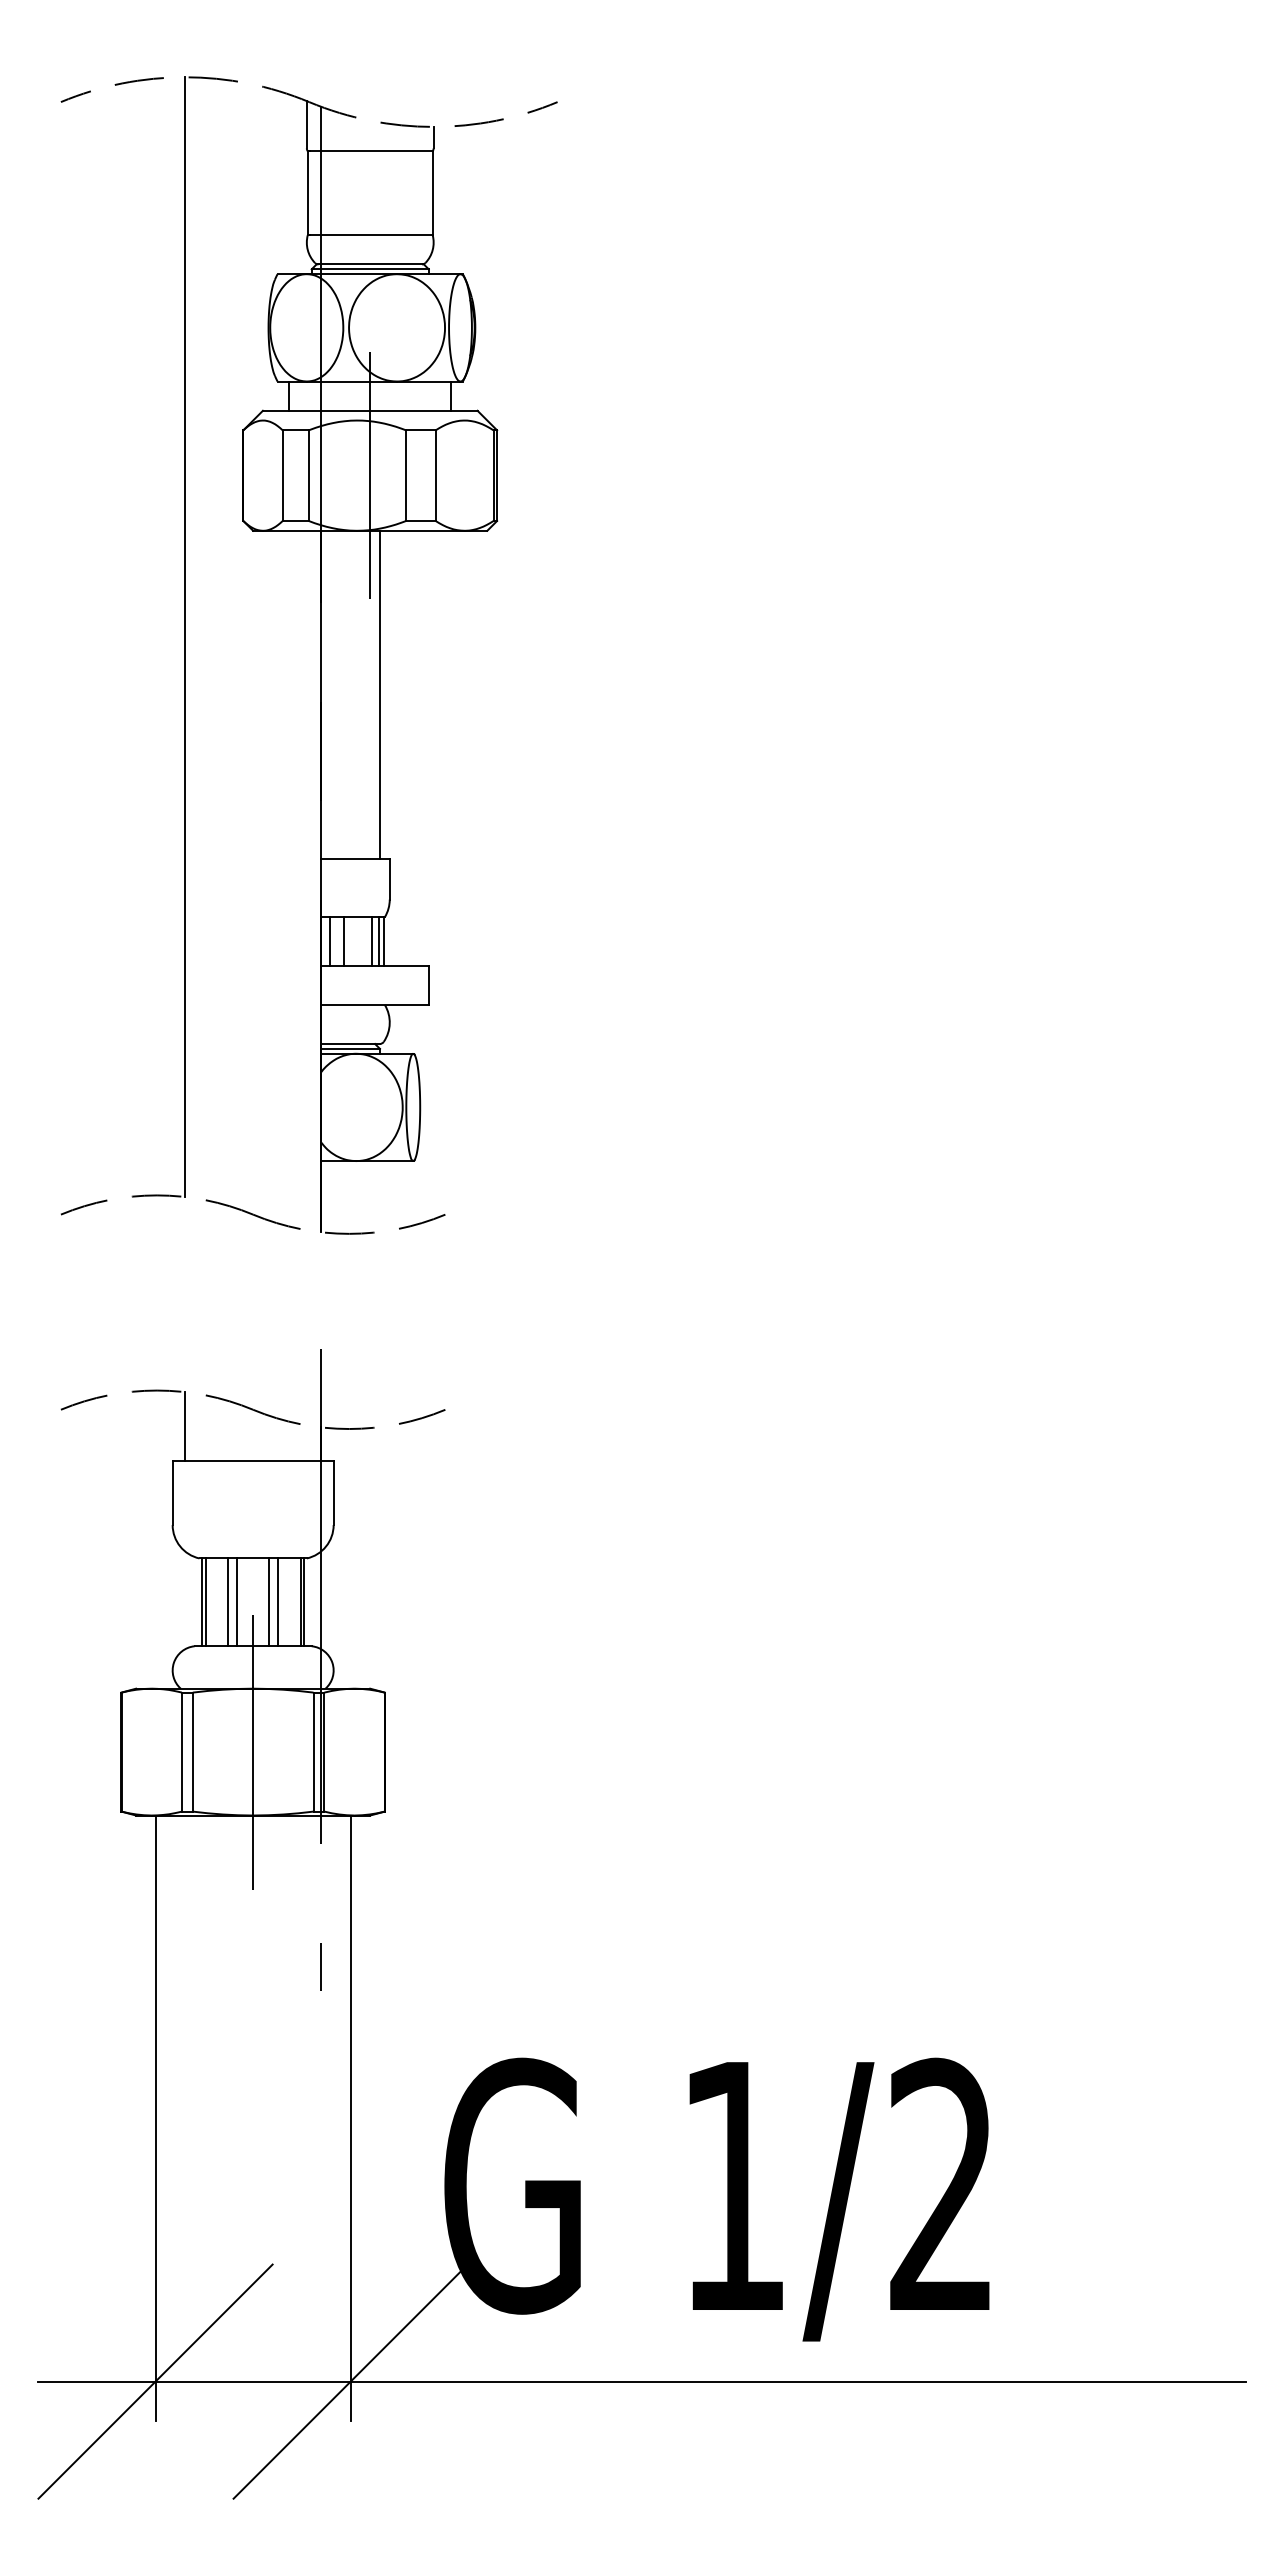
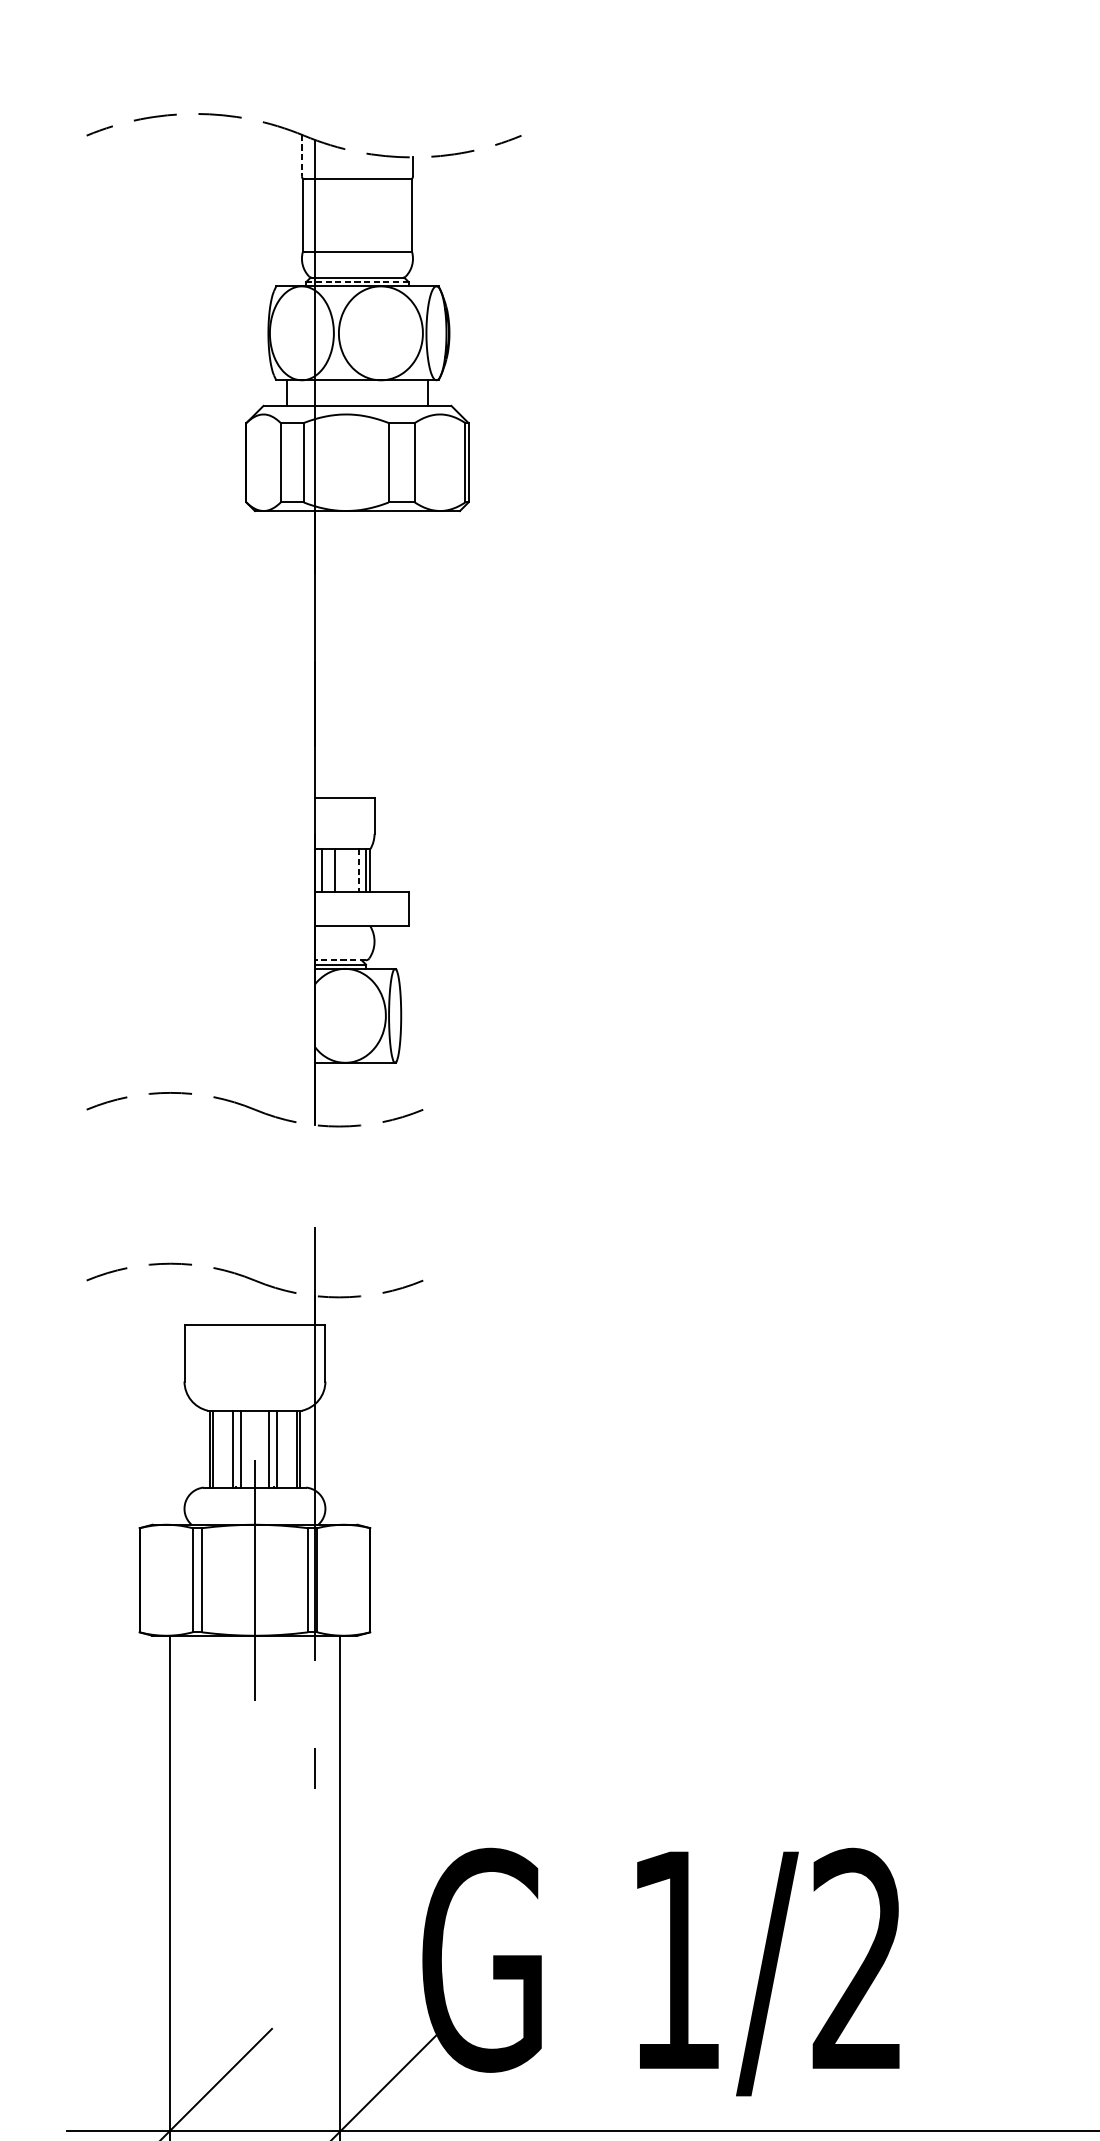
line: (306, 124) -> (301, 155), solid -> dashed
line: (371, 269) -> (358, 282), solid -> dashed
line: (370, 475) -> (357, 462), removed
line: (184, 636) -> (194, 603), removed
line: (380, 694) -> (366, 654), removed
line: (372, 942) -> (359, 871), solid -> dashed
line: (350, 1044) -> (340, 960), solid -> dashed
line: (184, 1426) -> (194, 1295), removed

